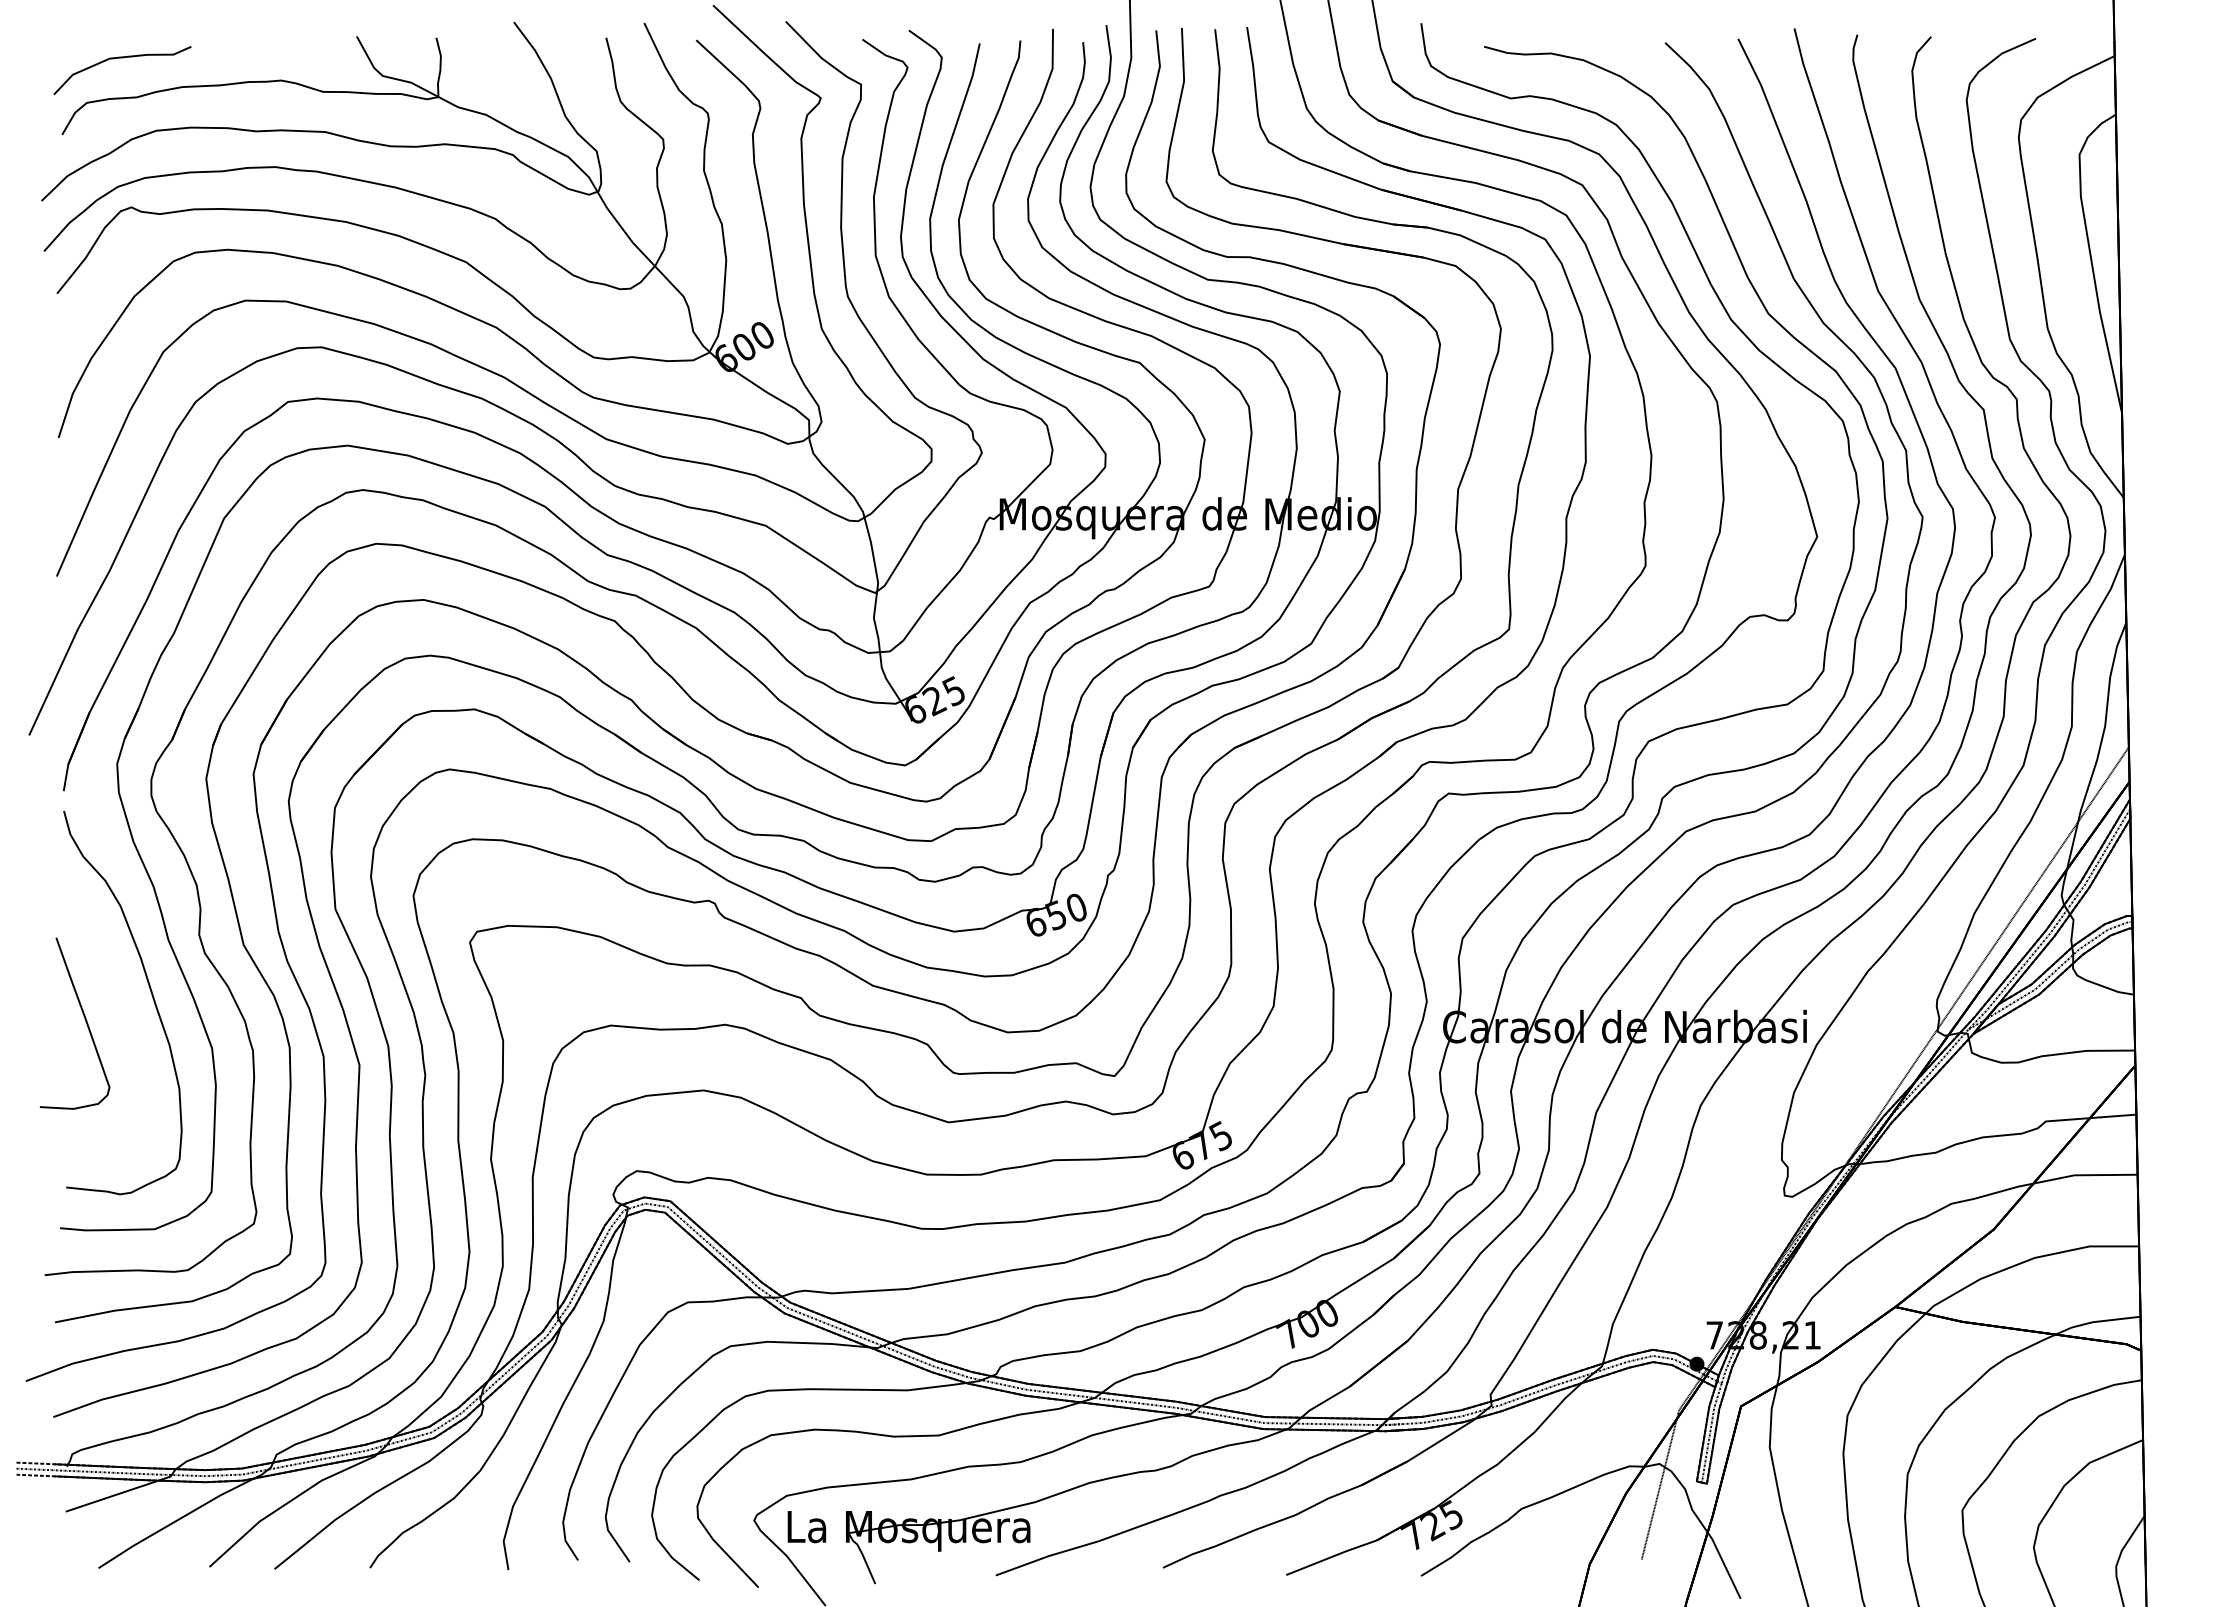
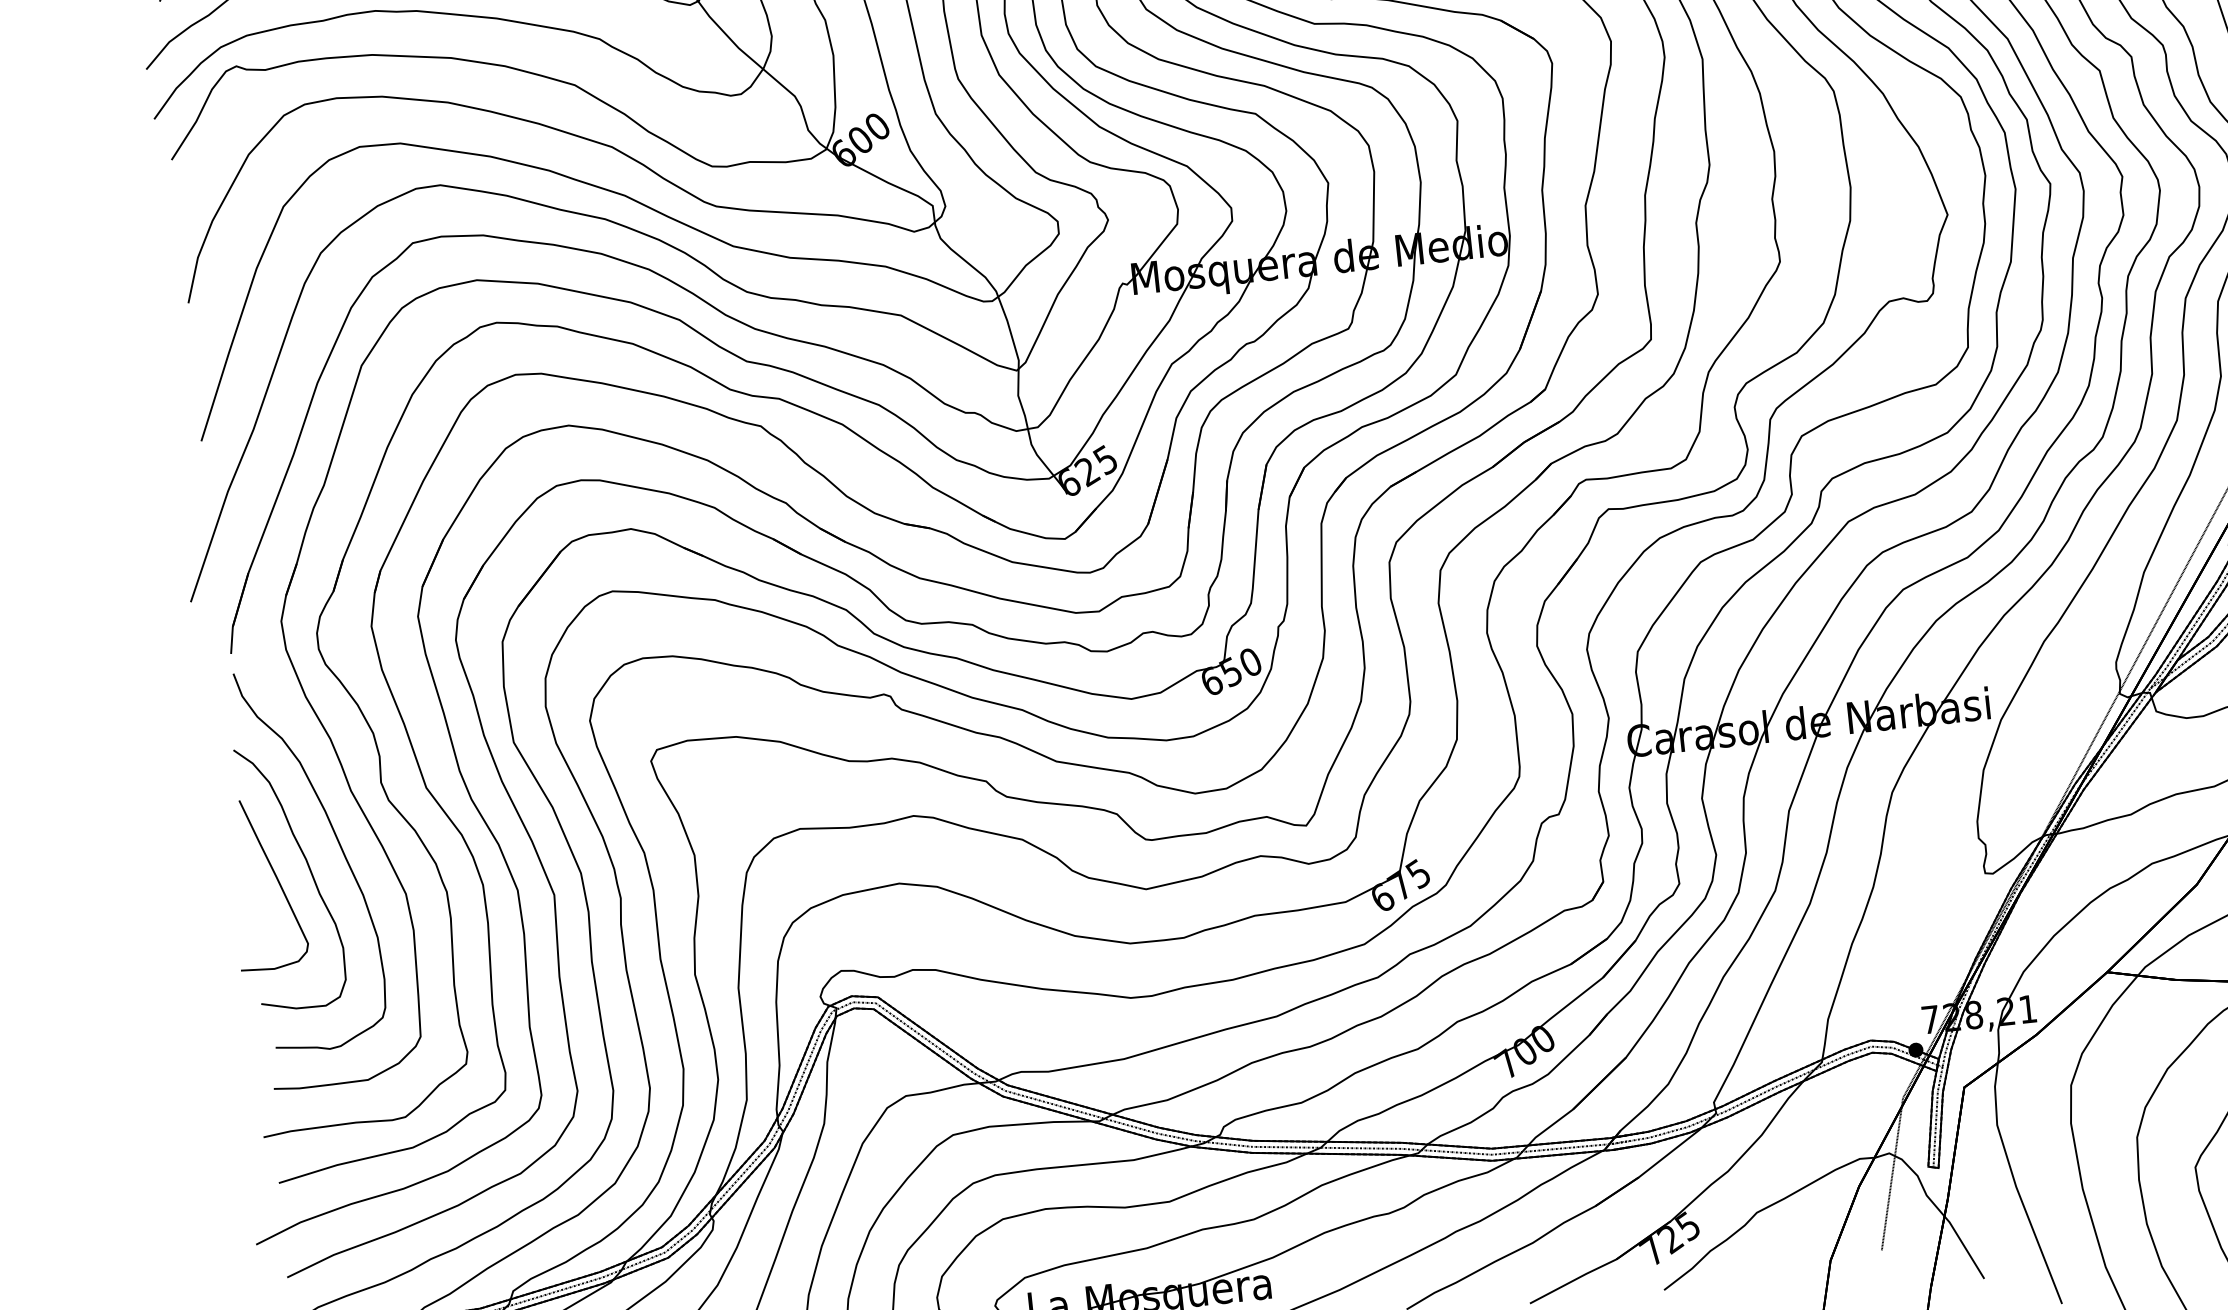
part: (118, 1015) -> (309, 871), added

